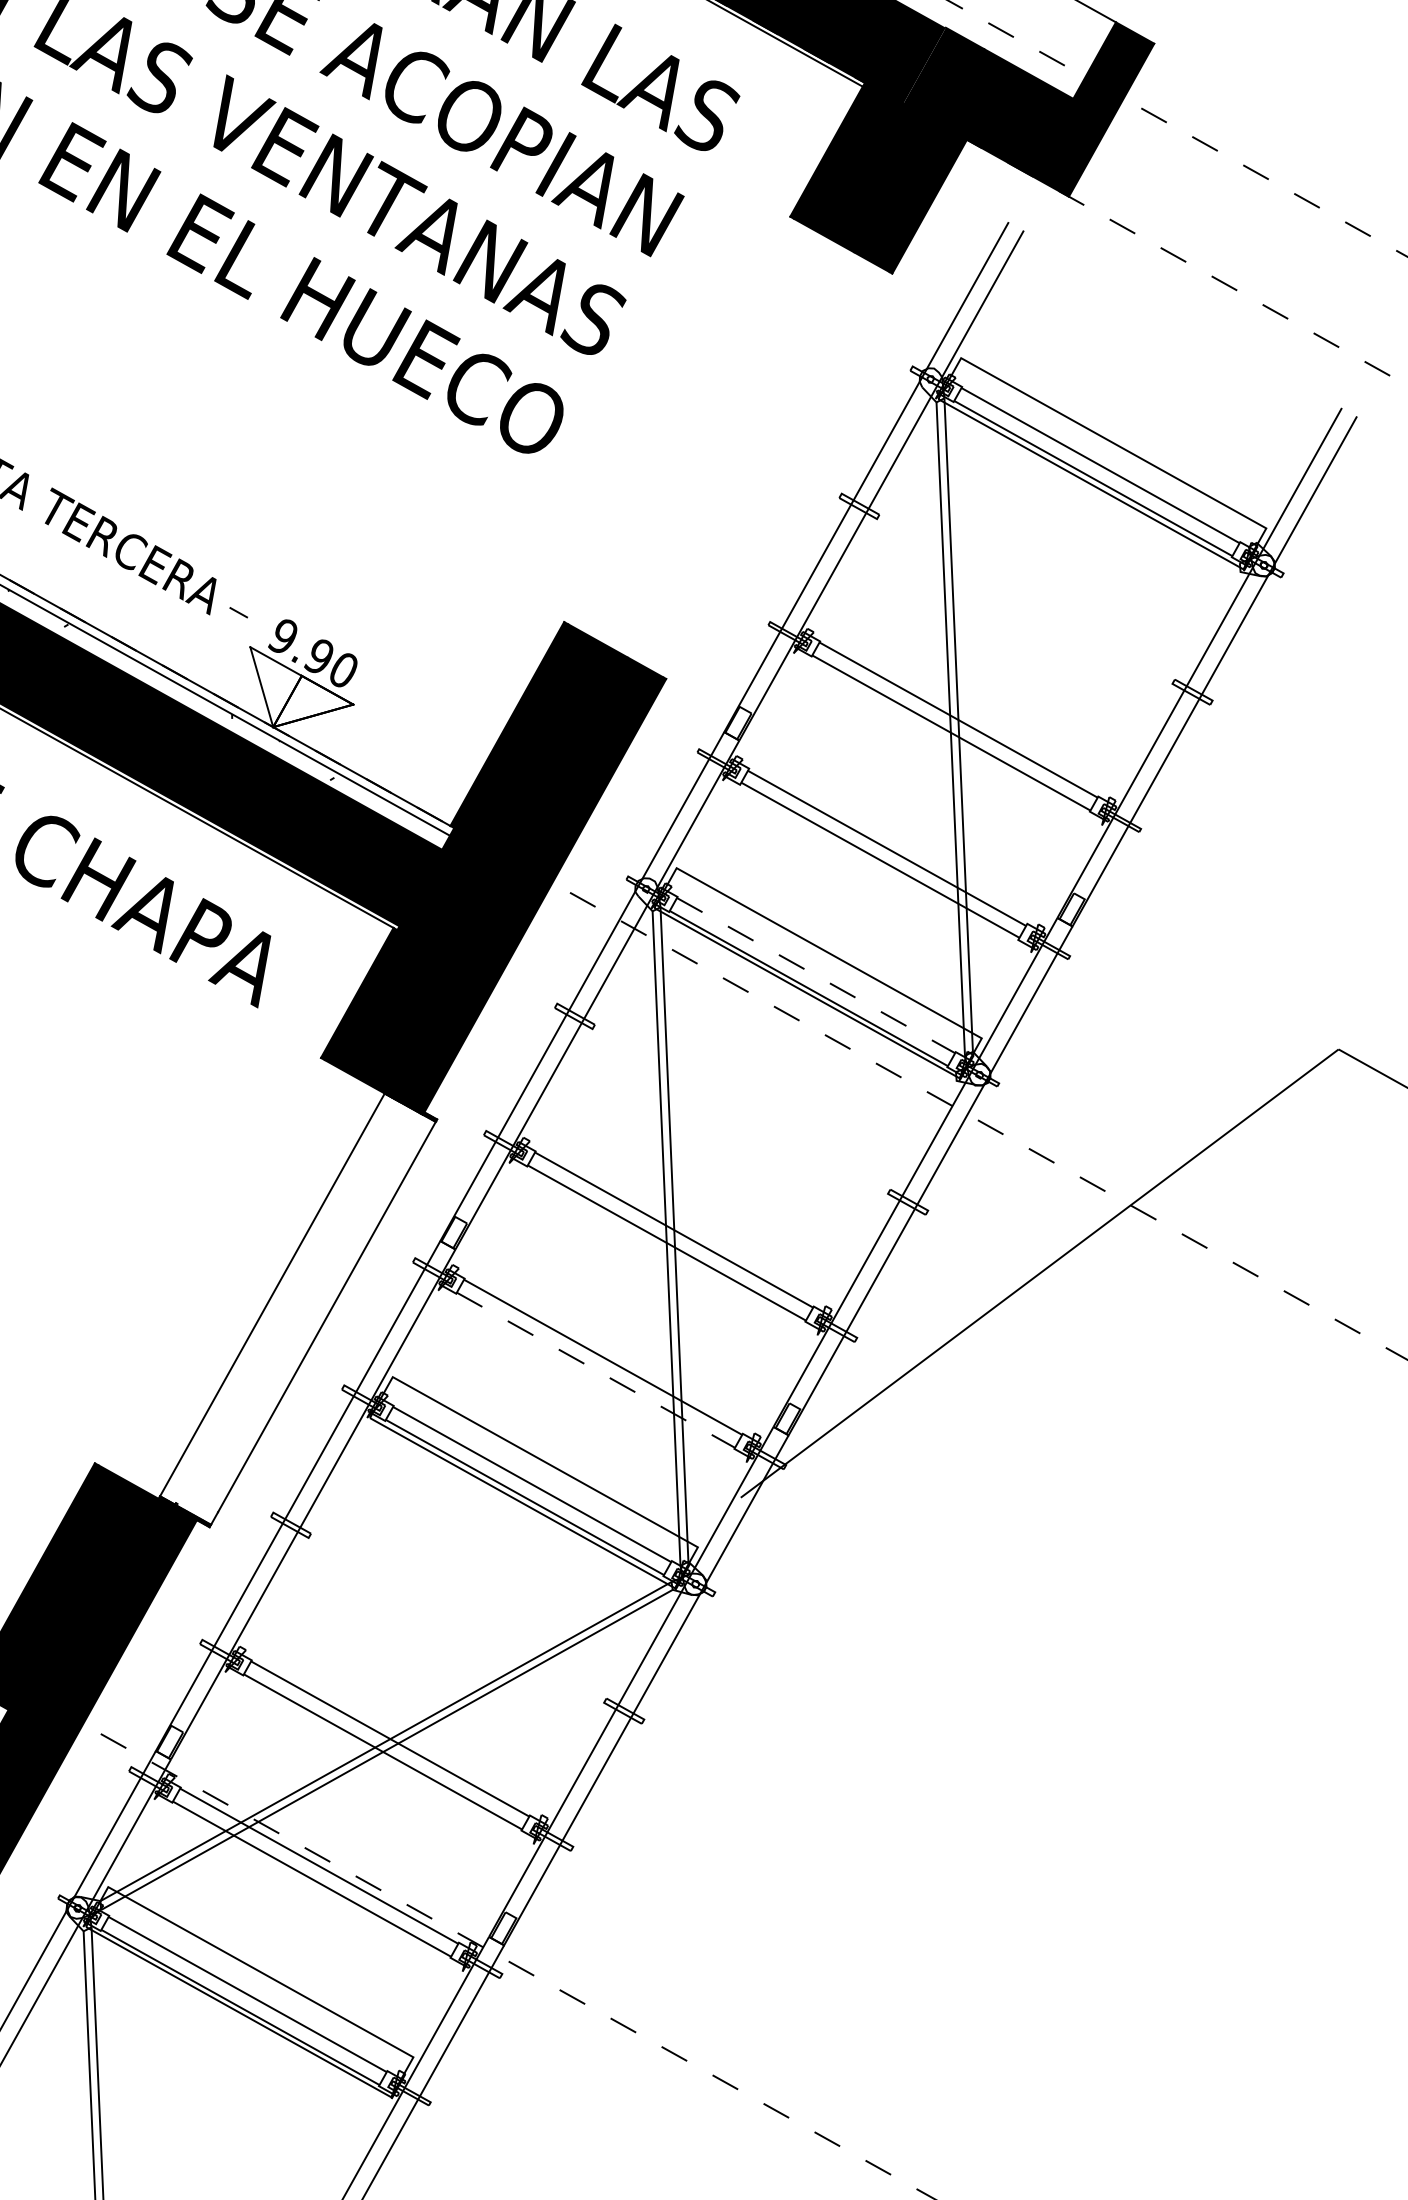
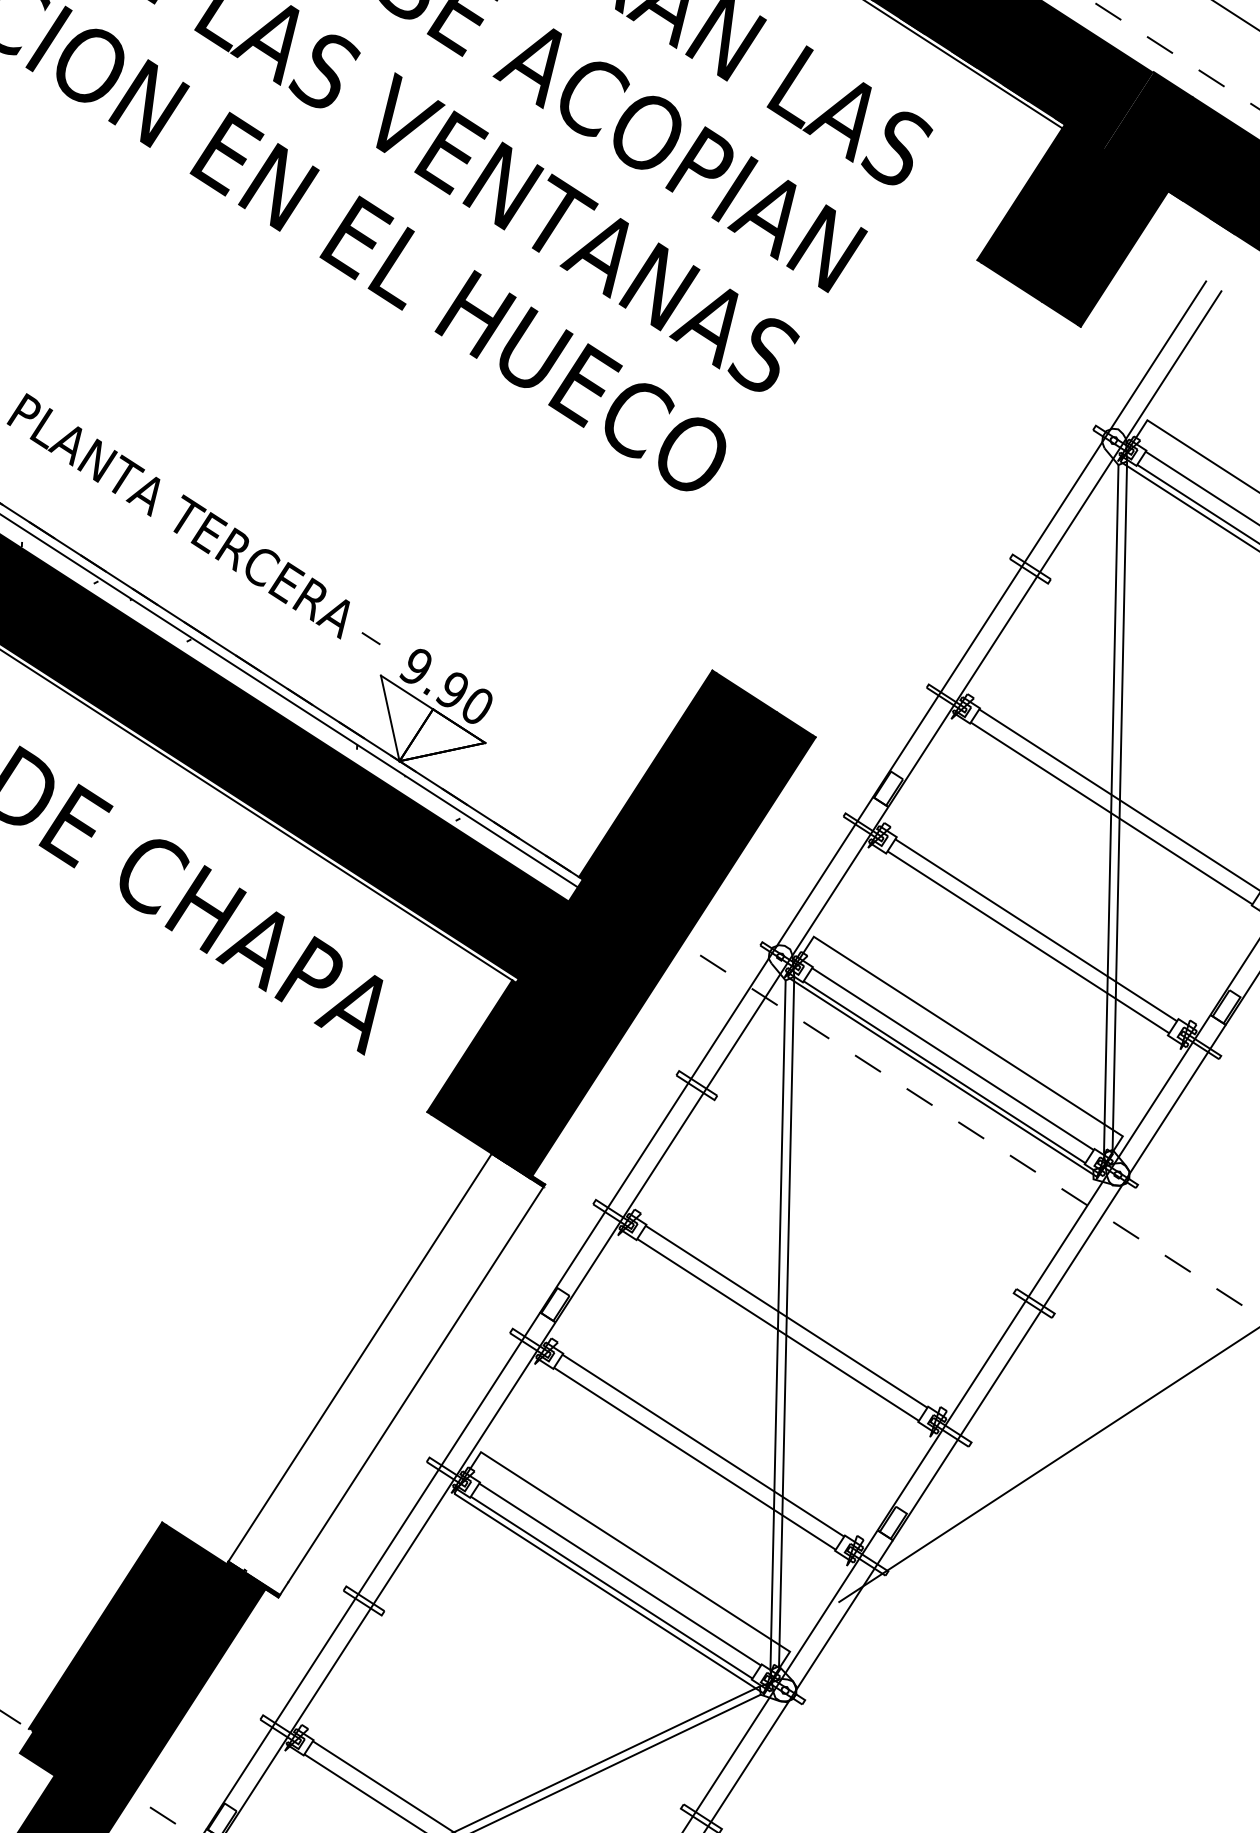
line: (816, 975) -> (953, 1059), dashed -> solid
line: (596, 1370) -> (695, 1459), dashed -> solid

